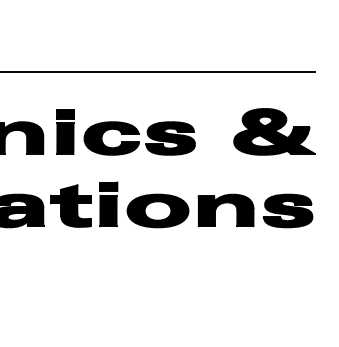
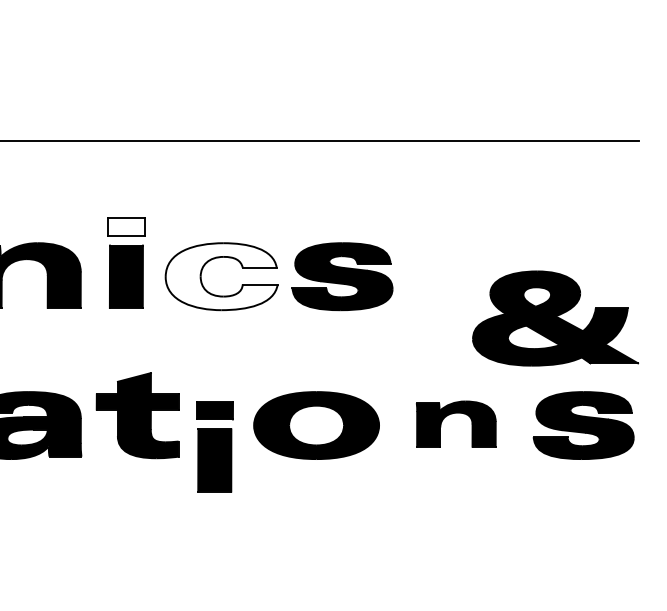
fill: (65, 114) -> (126, 227), removed
part: (274, 131) -> (555, 317), moved
fill: (111, 138) -> (221, 276), removed
part: (108, 203) -> (214, 445), moved
part: (225, 209) -> (455, 422), size x0.7

